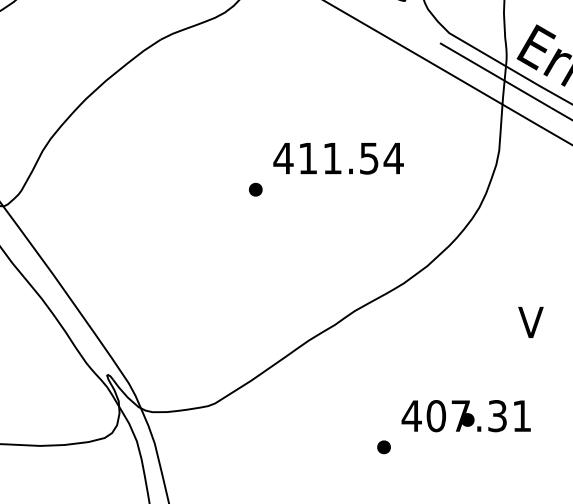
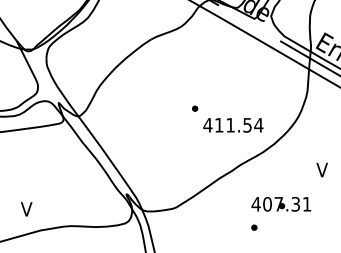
text: (338, 158) -> (233, 125), moved
text: (466, 414) -> (281, 203), moved

